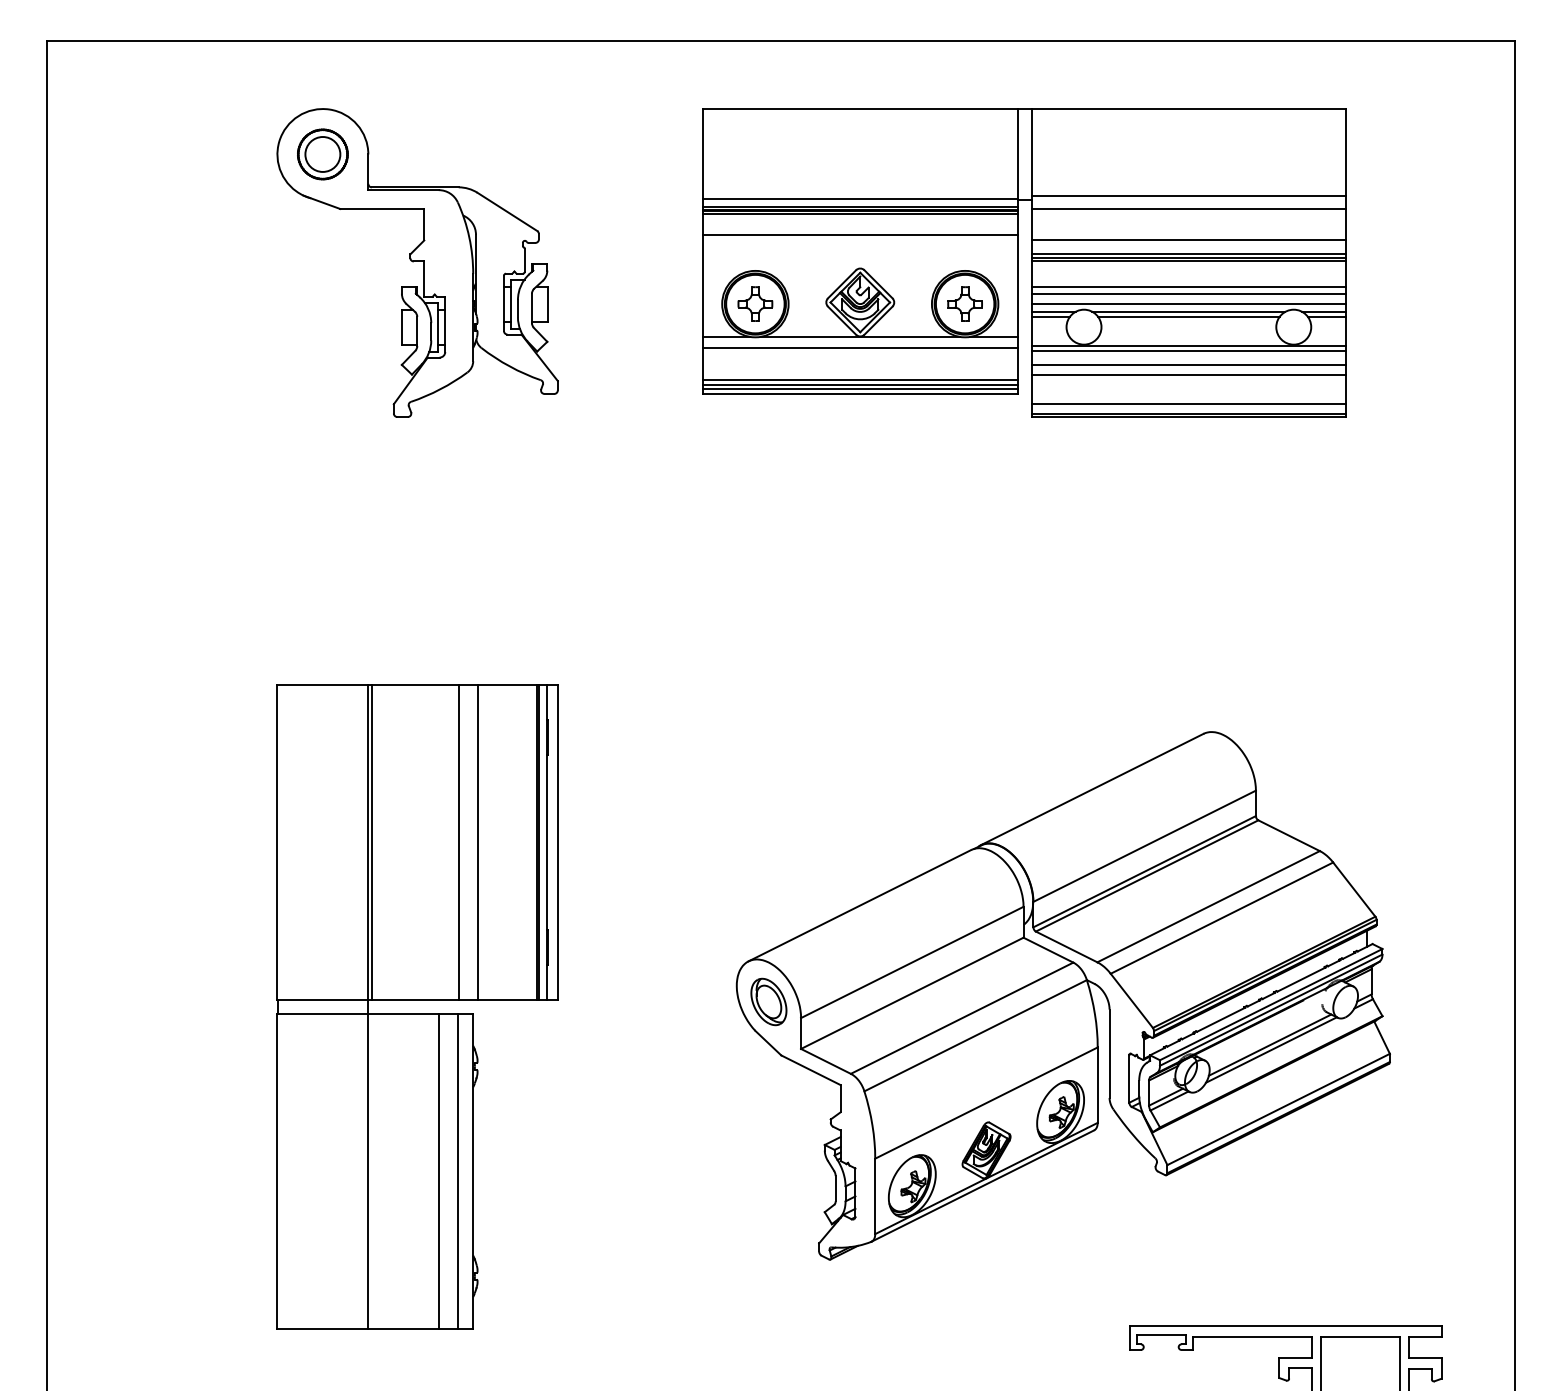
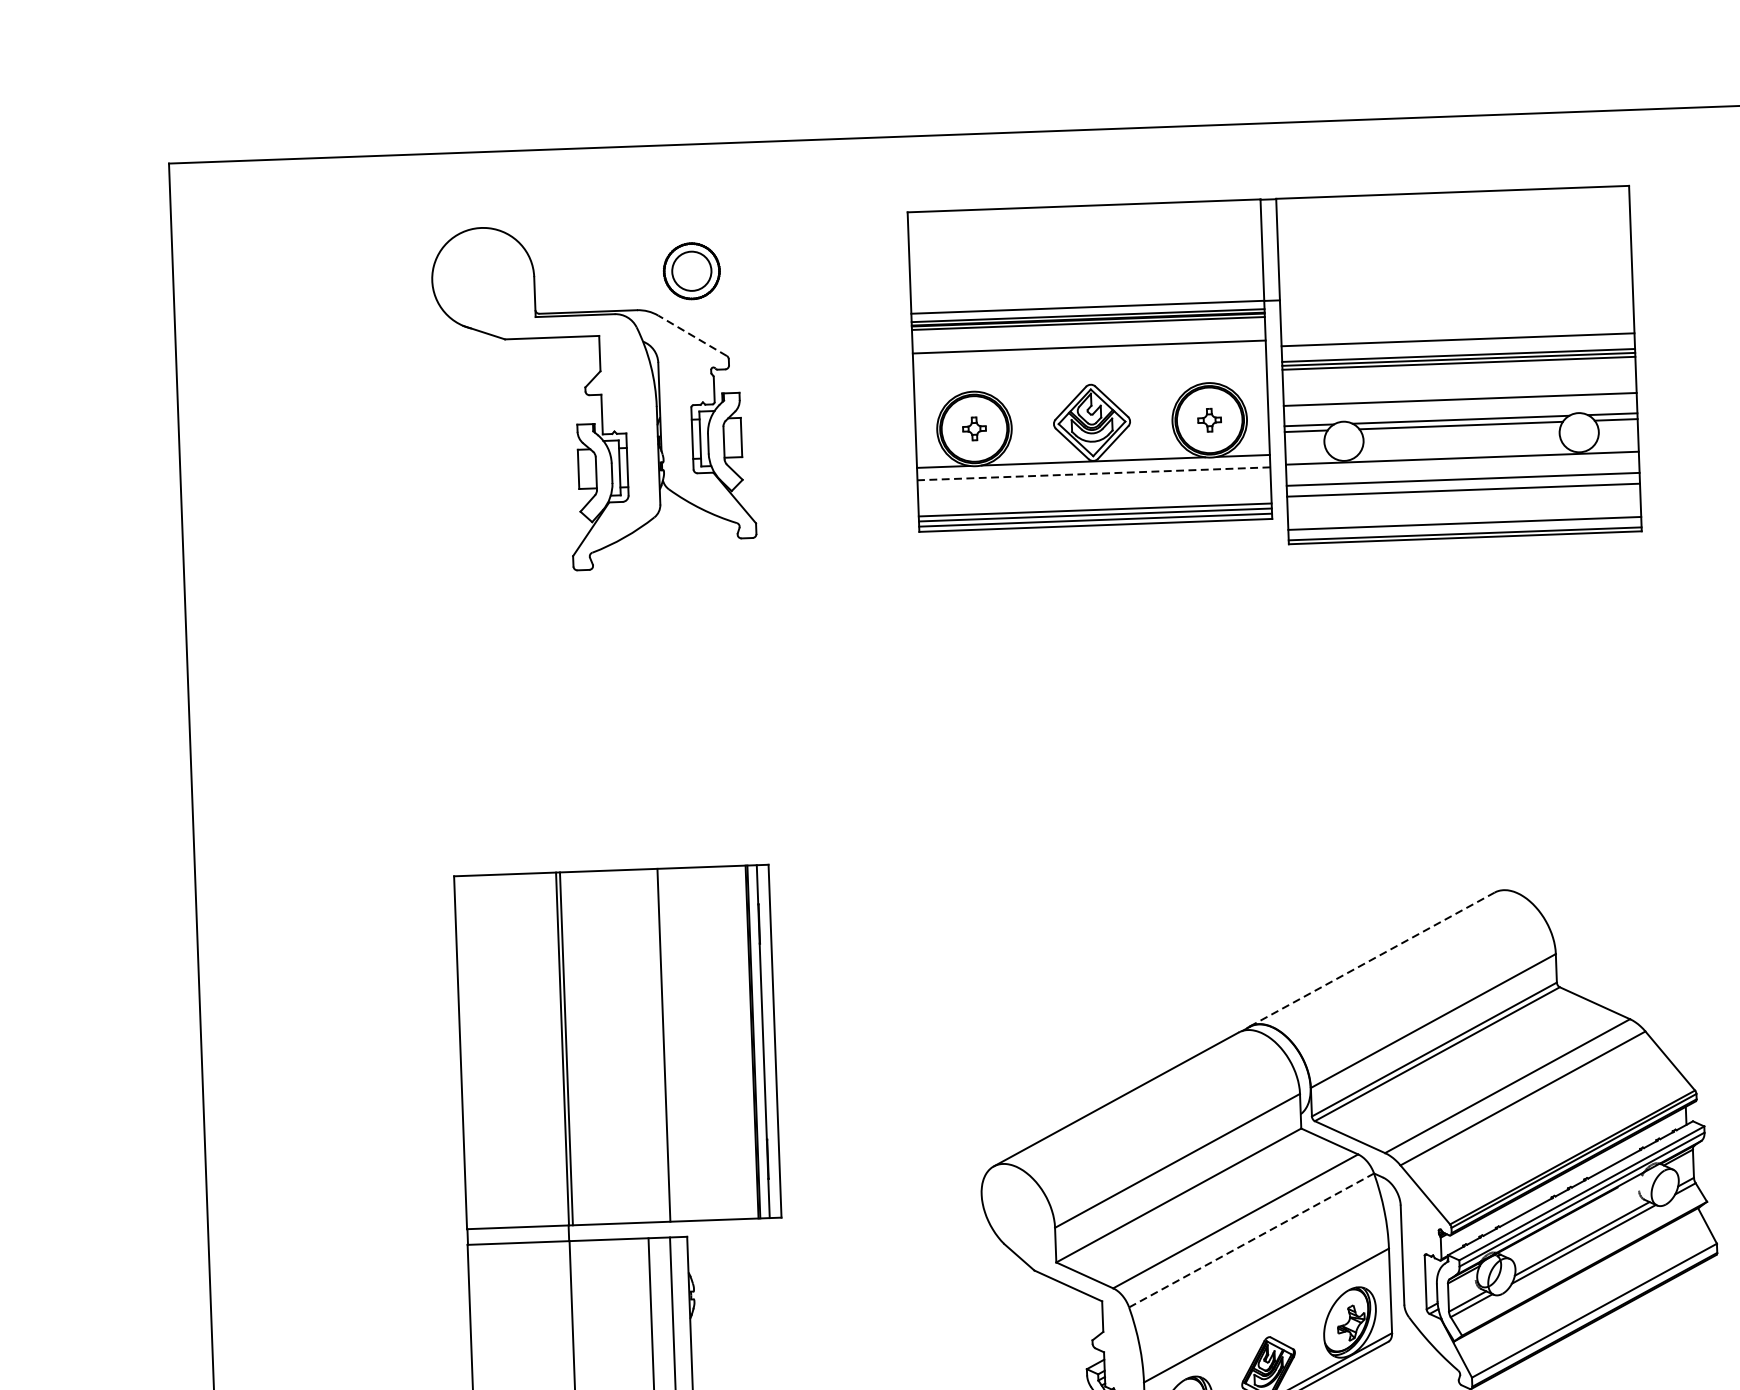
part: (322, 154) -> (691, 271), moved
line: (1188, 195) -> (1455, 289), removed
line: (1188, 209) -> (1456, 305), removed
line: (507, 211) -> (692, 335), solid -> dashed
line: (1188, 287) -> (1459, 392), removed
part: (755, 303) -> (974, 428), size x0.6
part: (964, 303) -> (1208, 419), size x0.6
line: (1188, 304) -> (1460, 411), removed
line: (859, 347) -> (1093, 473), solid -> dashed
line: (1188, 350) -> (1462, 463), removed
line: (1092, 789) -> (1372, 959), solid -> dashed
line: (477, 842) -> (684, 1044), removed
part: (768, 1001) -> (1017, 1210), removed
line: (976, 1035) -> (1252, 1240), solid -> dashed

